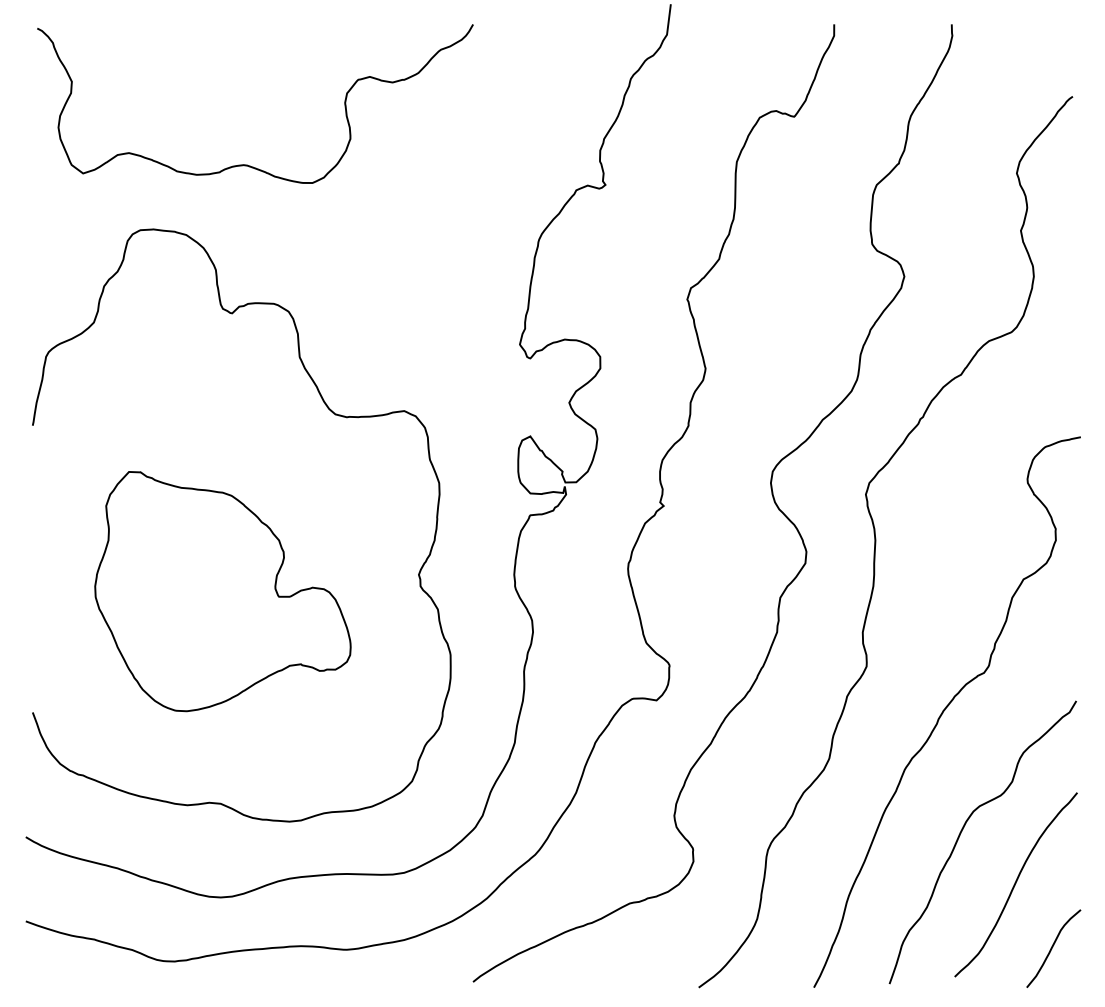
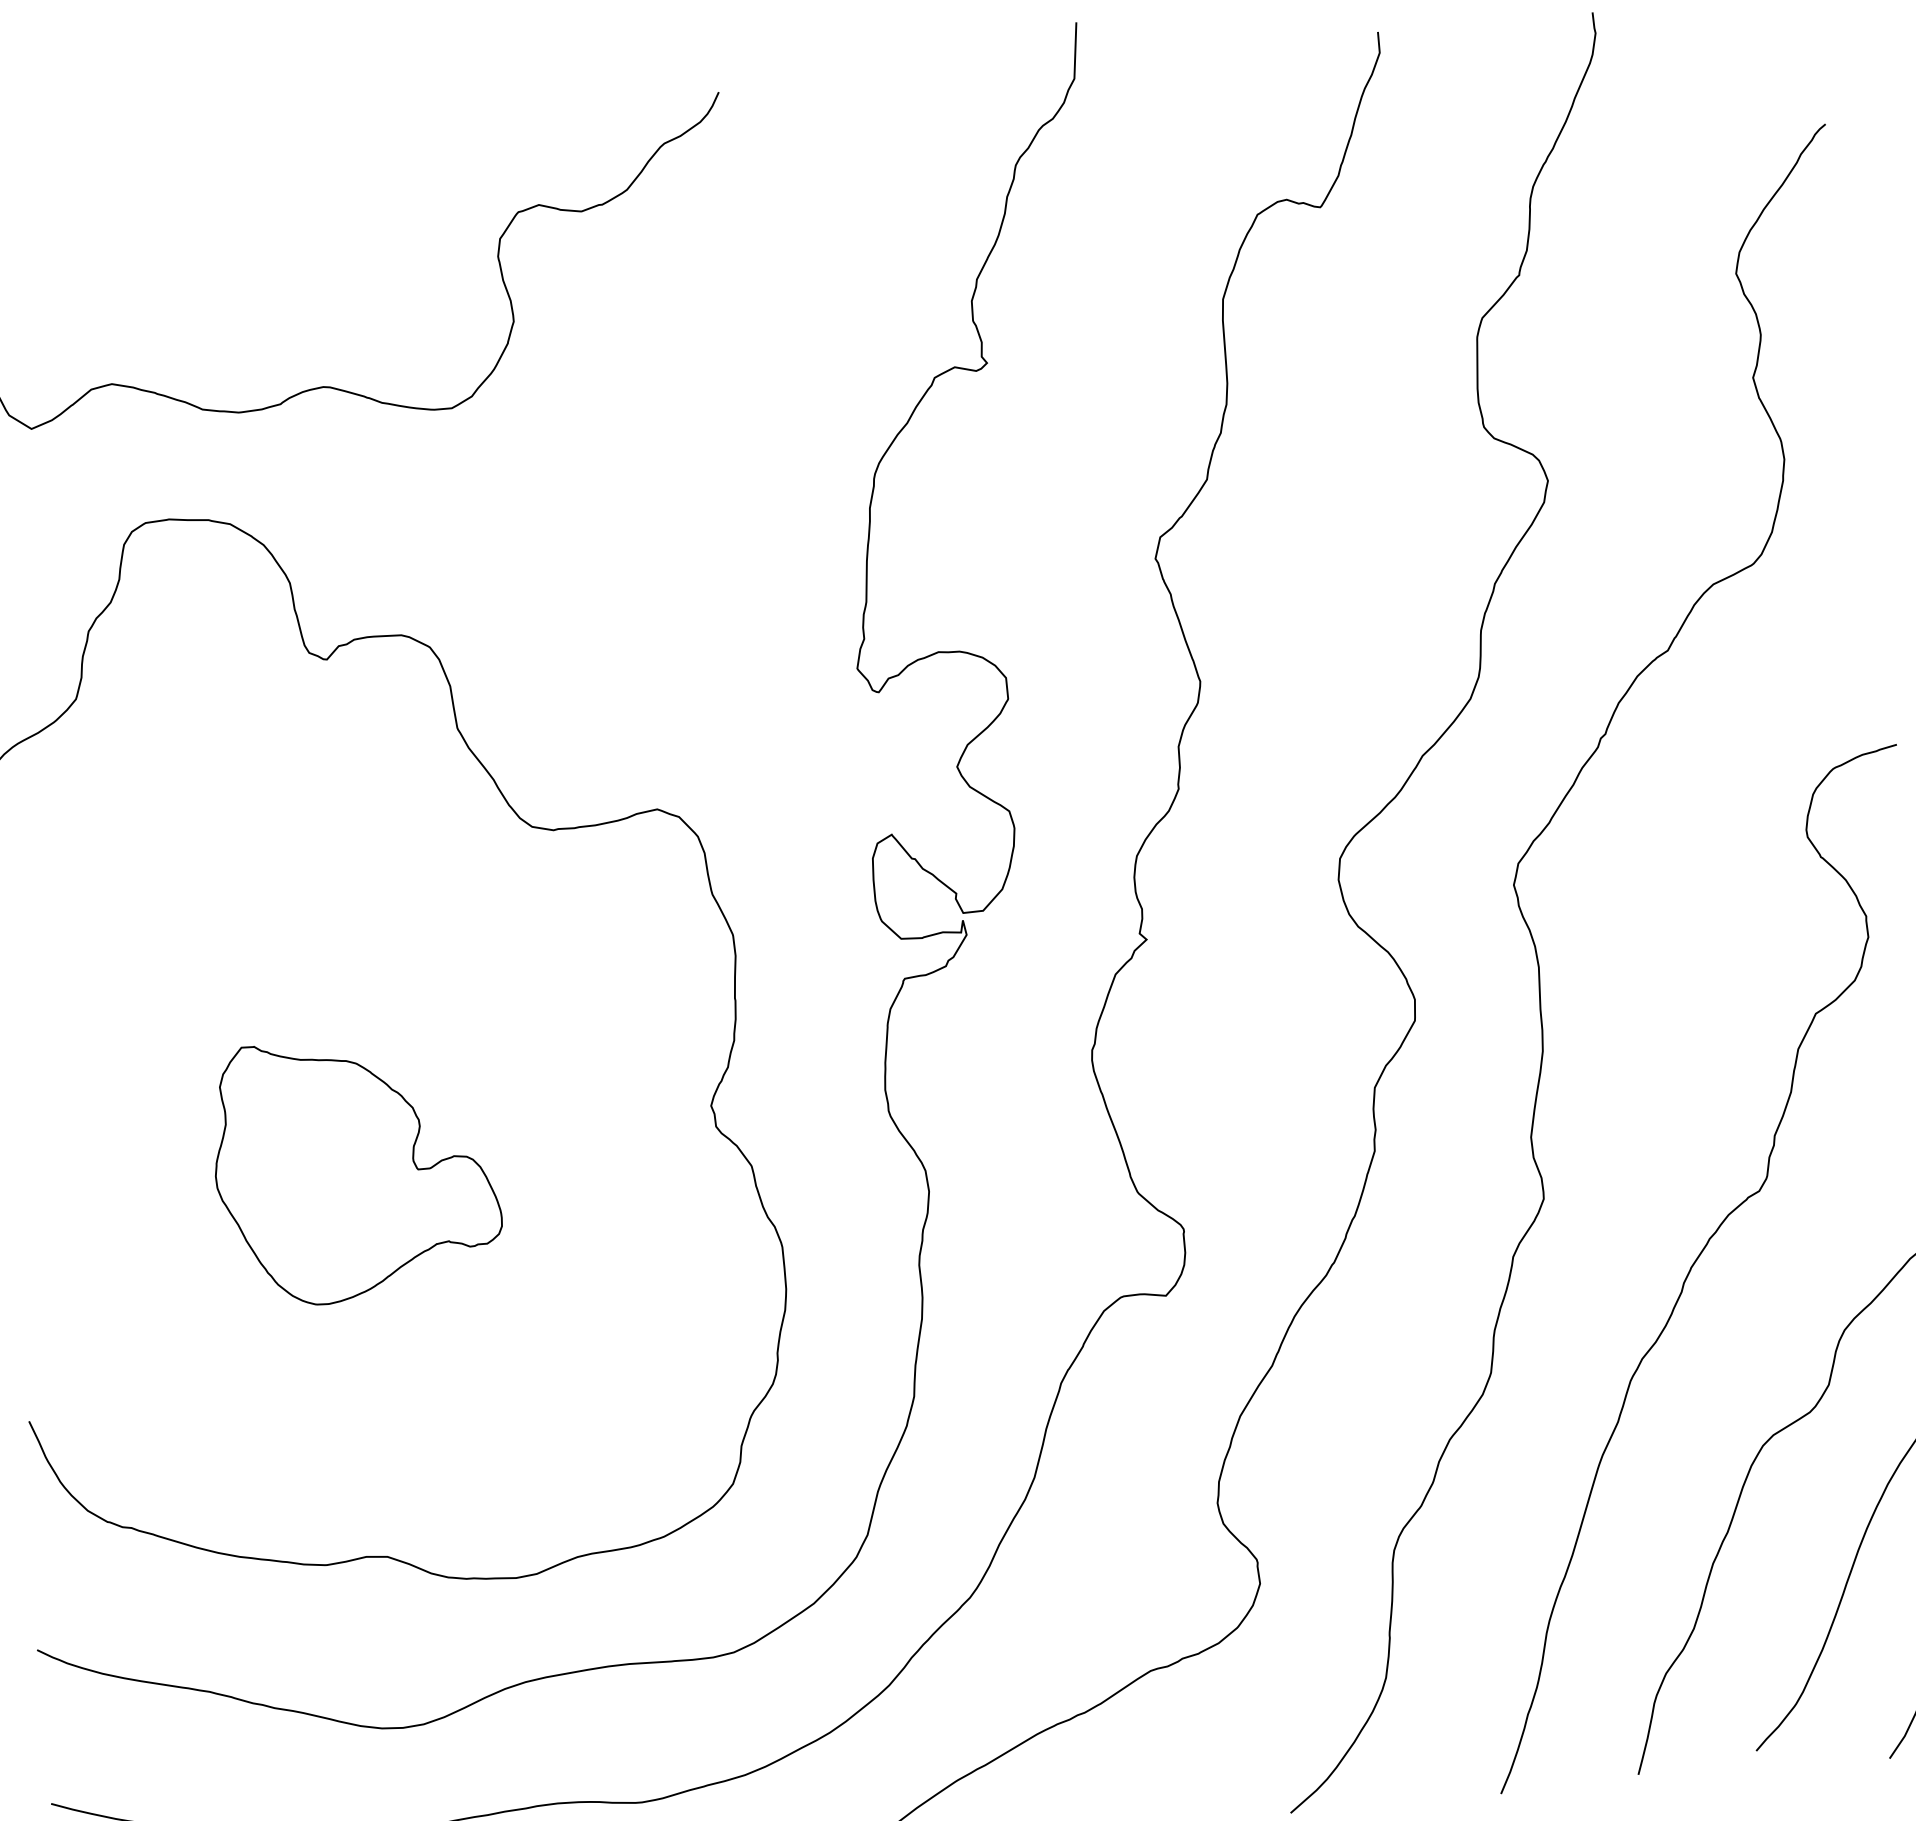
part: (222, 591) -> (355, 1168), size x0.6

